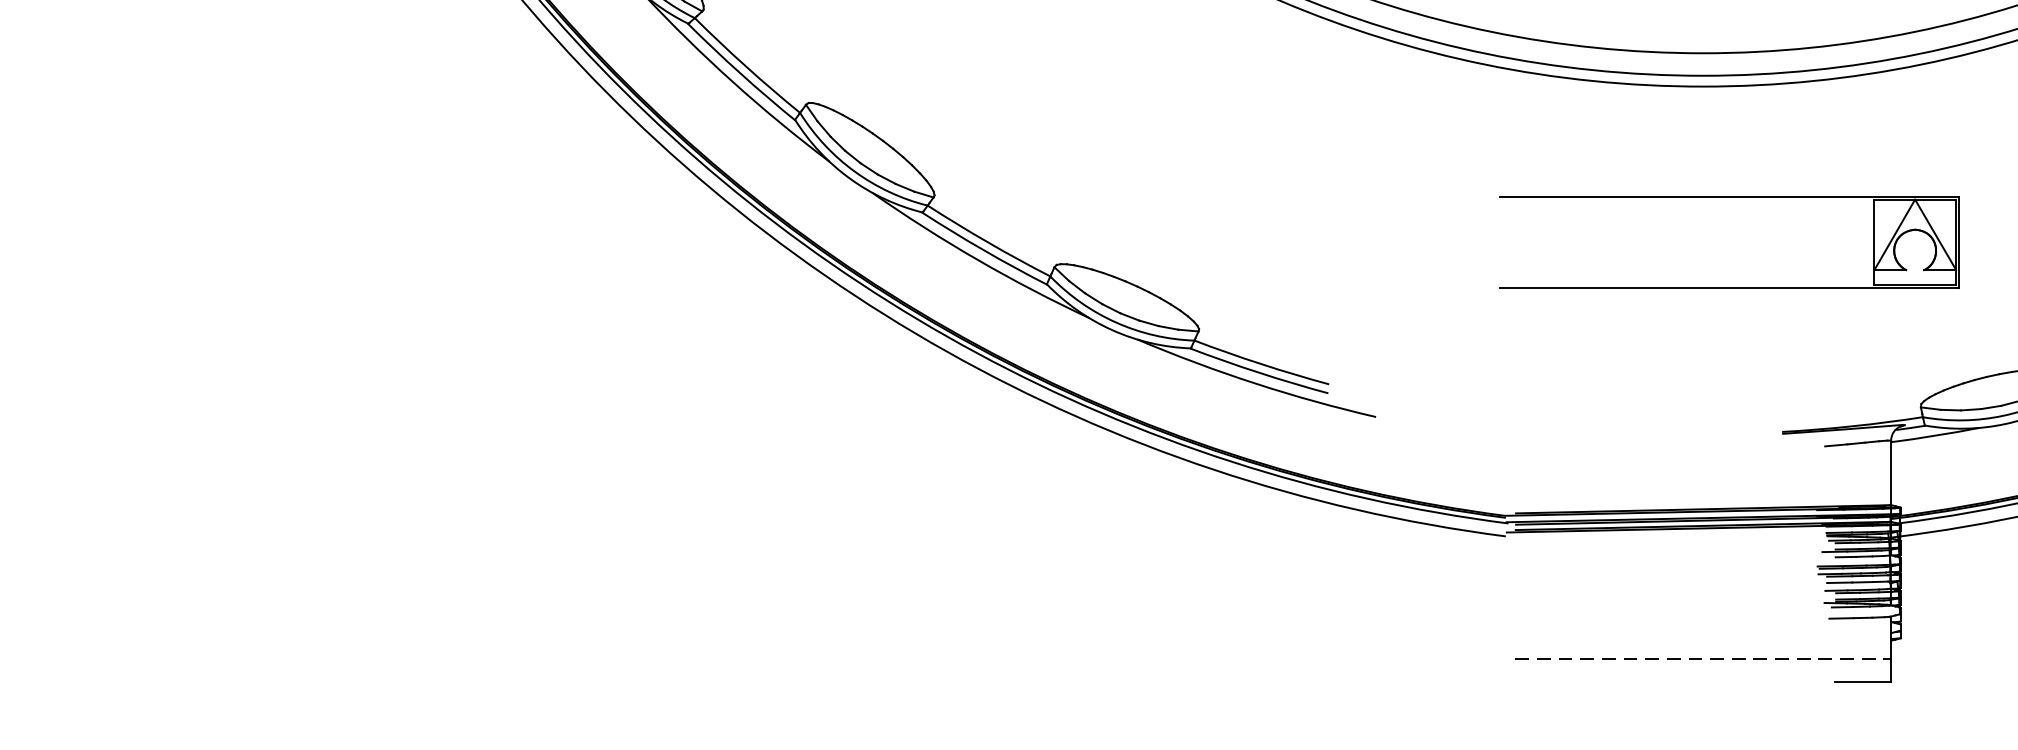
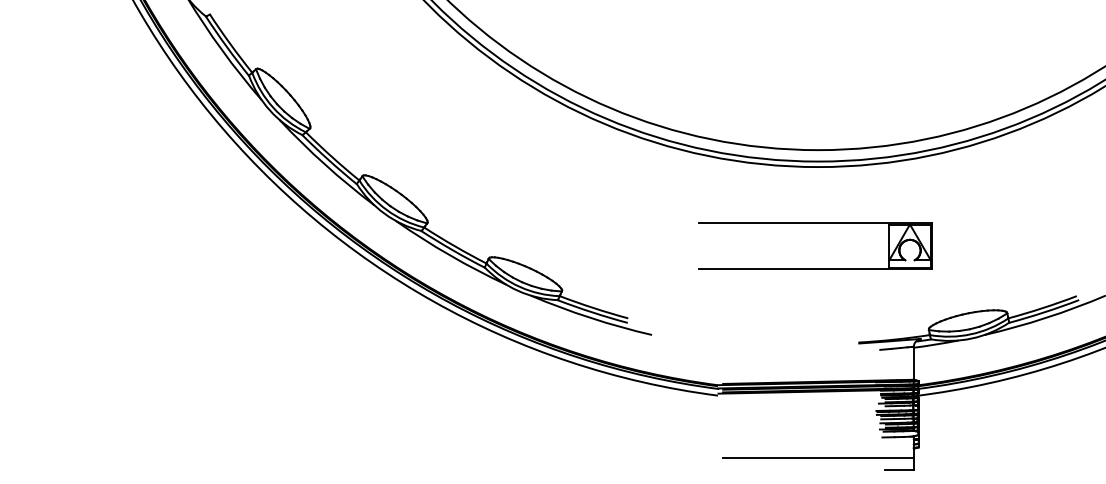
part: (1729, 197) -> (815, 223), moved
line: (1703, 660) -> (818, 458), dashed -> solid

